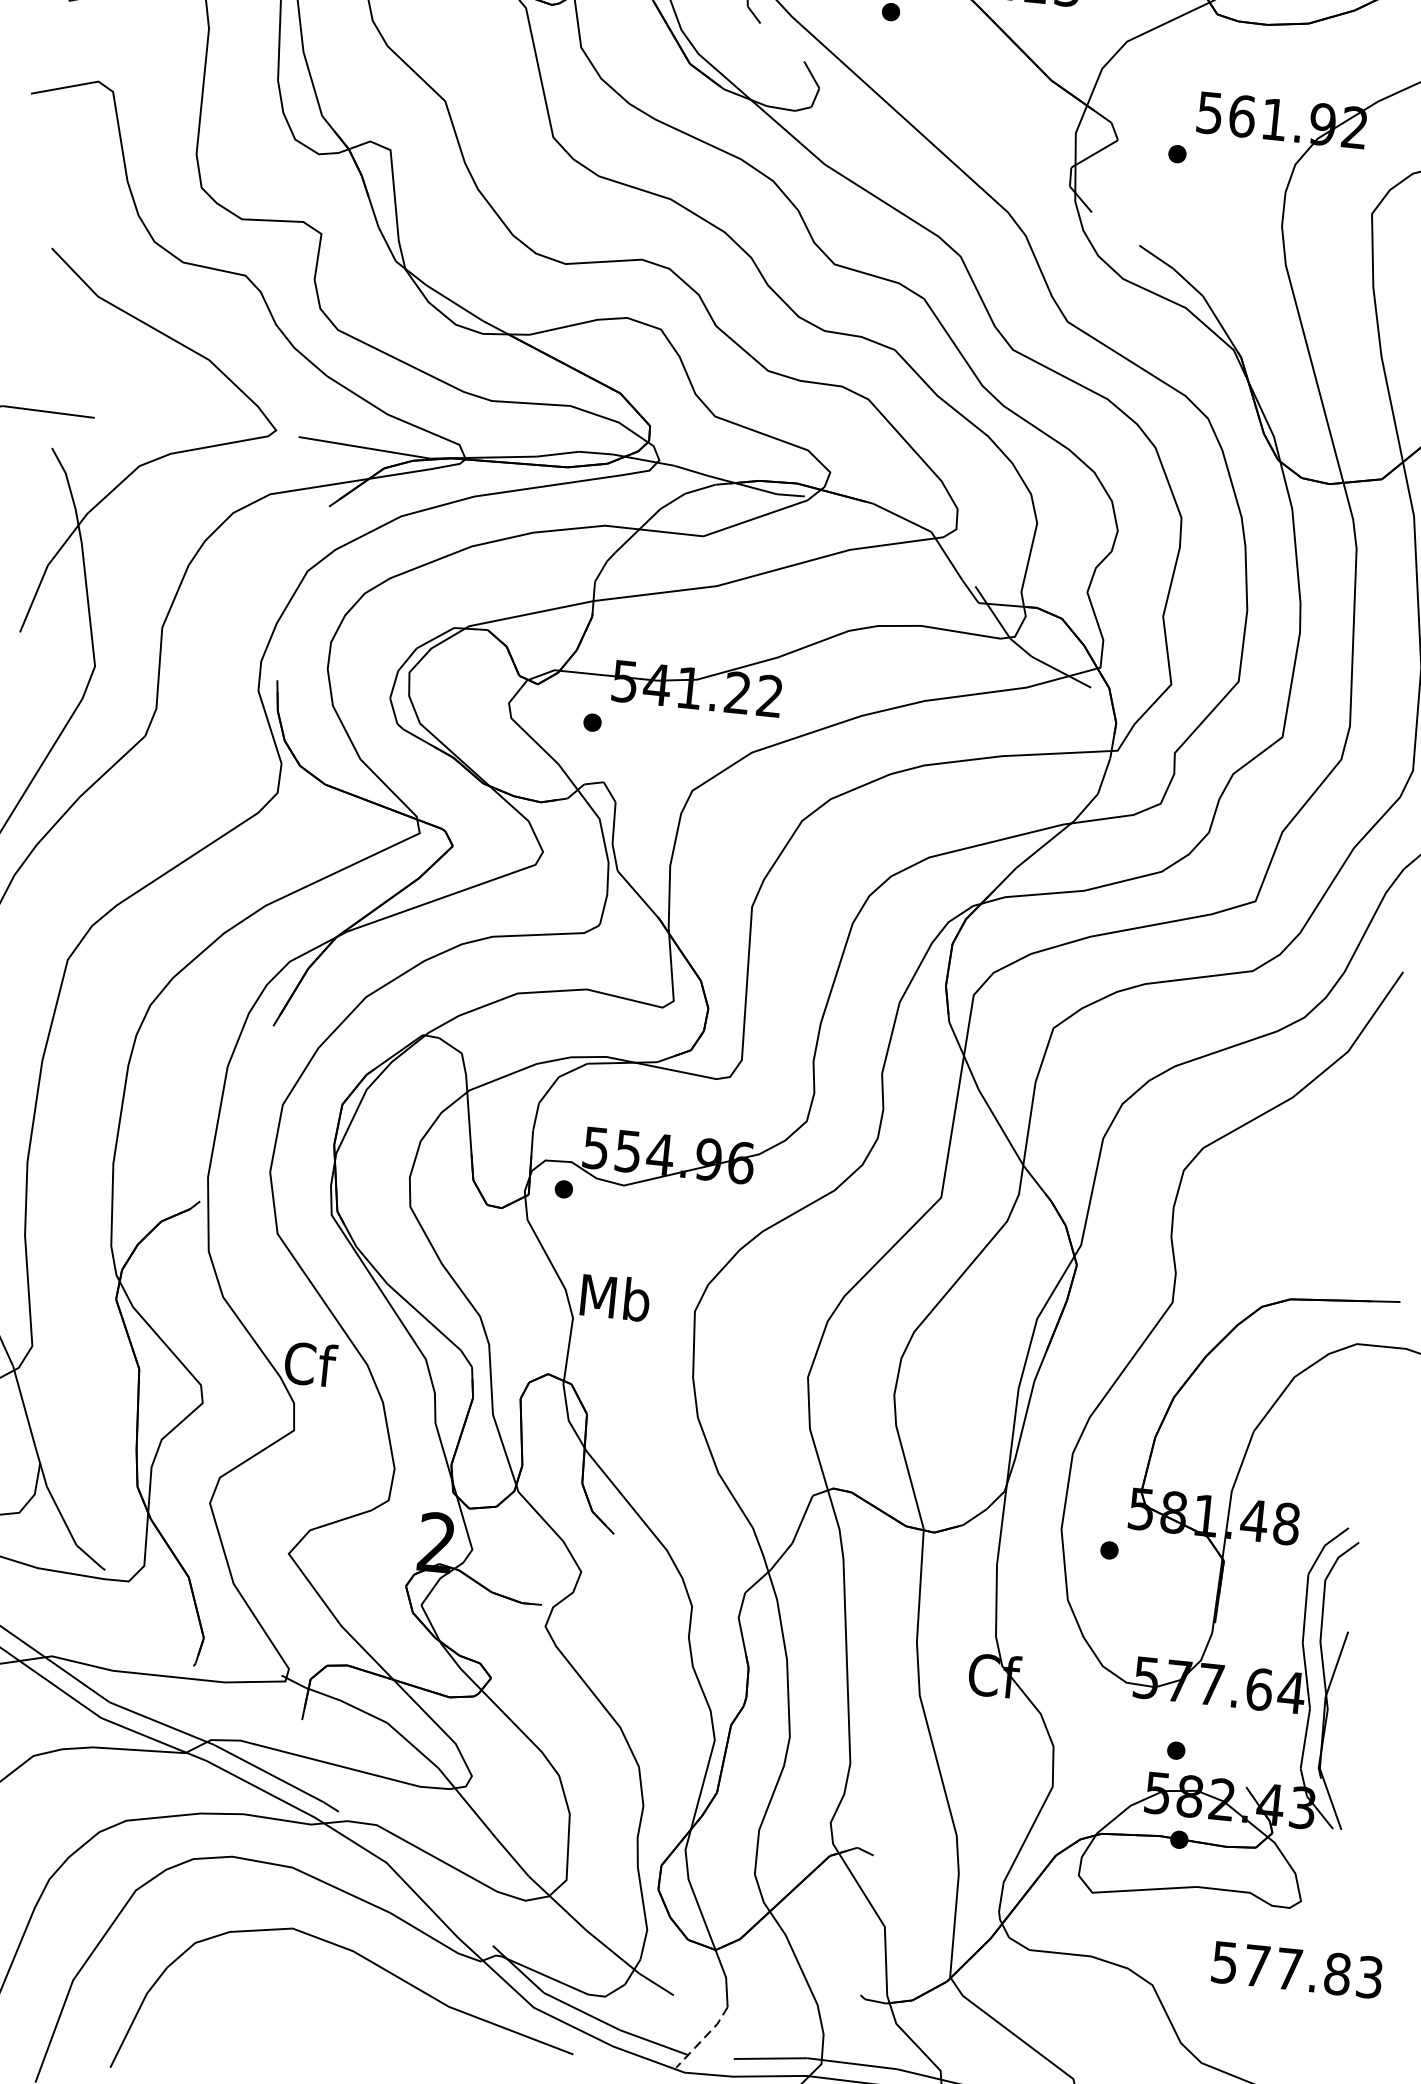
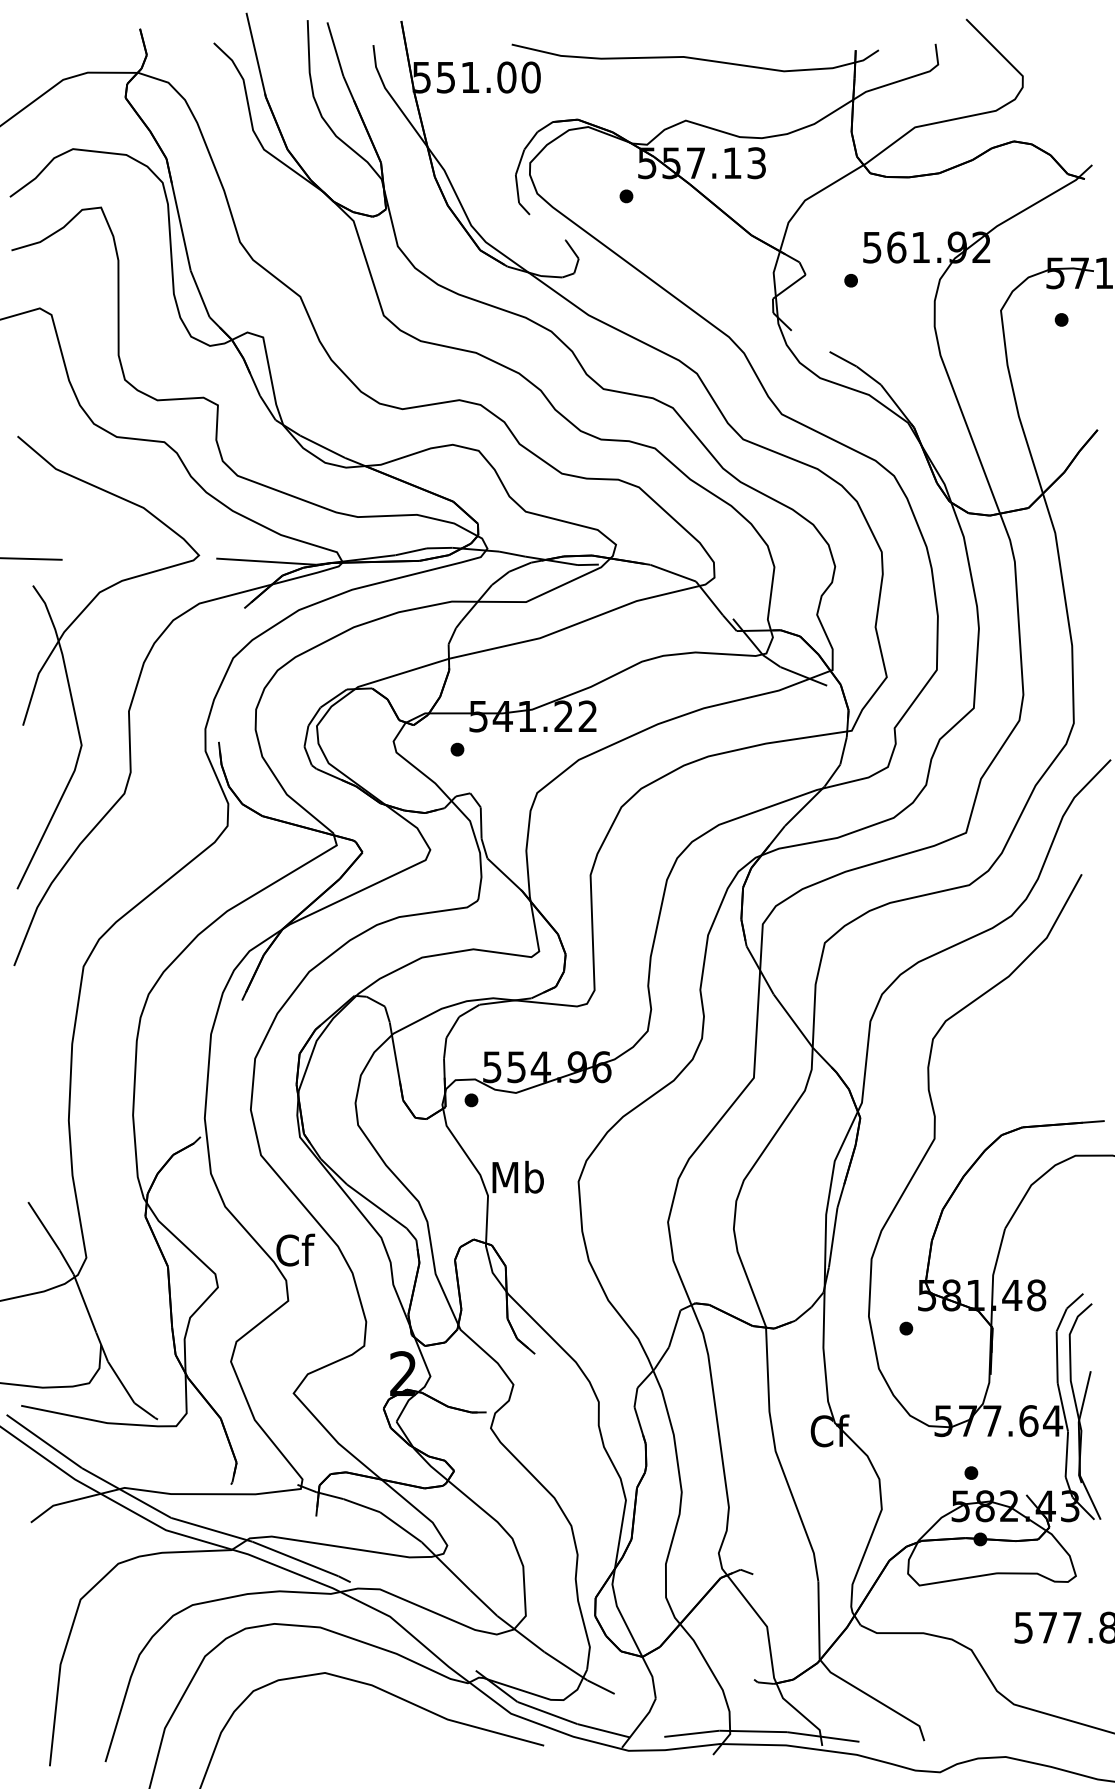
line: (704, 2038) -> (640, 1723), dashed -> solid

